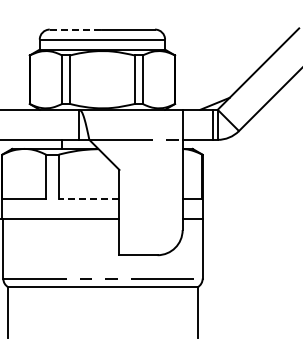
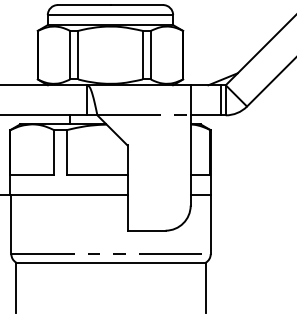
line: (76, 29) -> (84, 4), dashed -> solid
line: (88, 199) -> (96, 174), dashed -> solid

